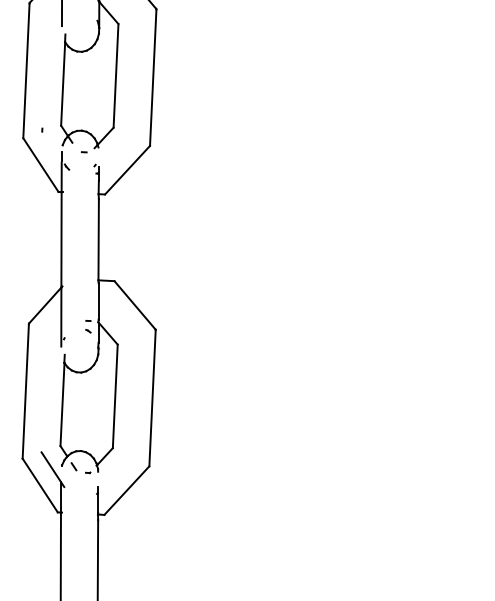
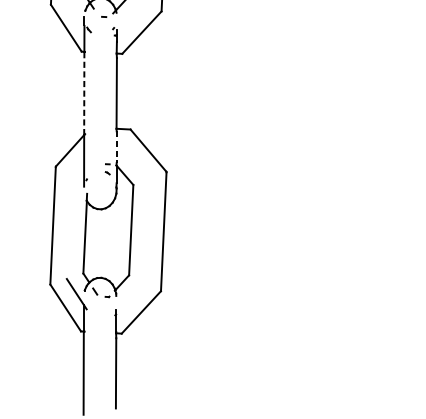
line: (61, 239) -> (84, 93), solid -> dashed
line: (98, 301) -> (116, 147), solid -> dashed

